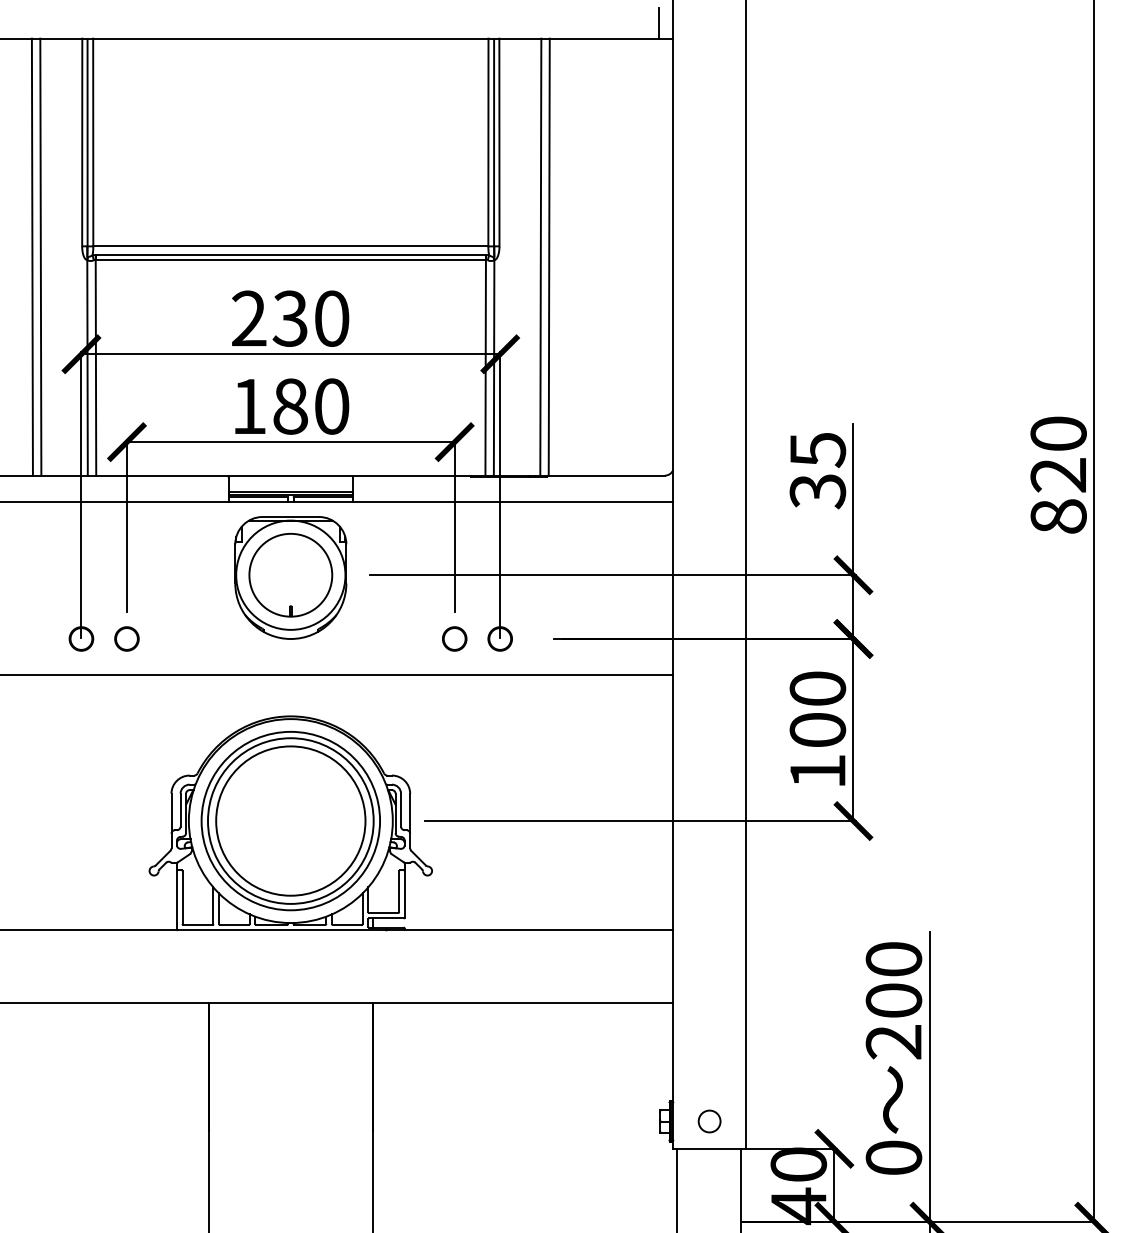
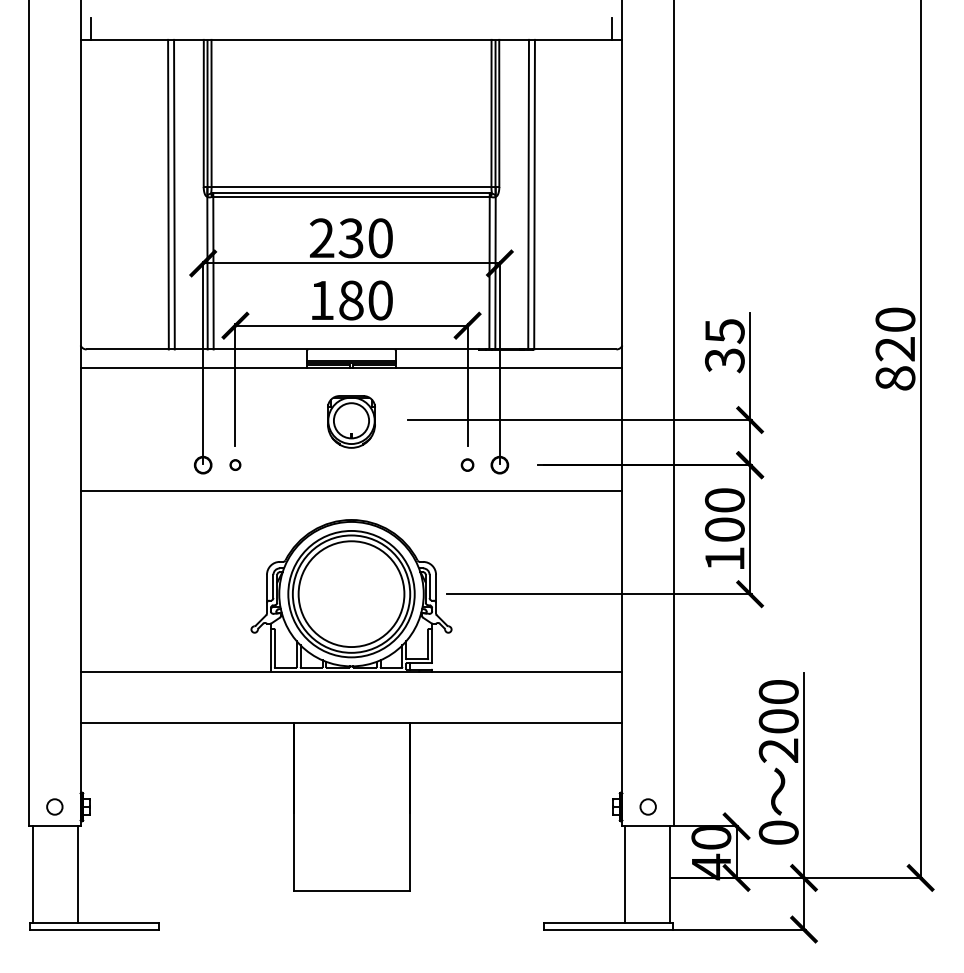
part: (290, 577) -> (351, 421), size x0.6
part: (127, 638) -> (235, 464), size x0.6
part: (454, 638) -> (467, 464), size x0.7

